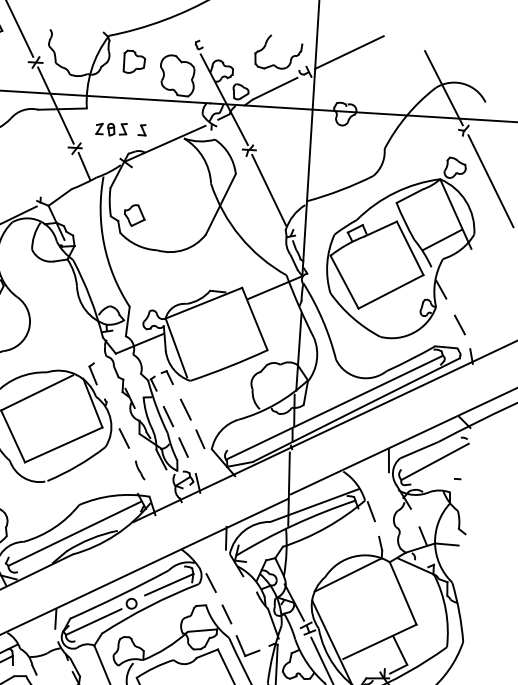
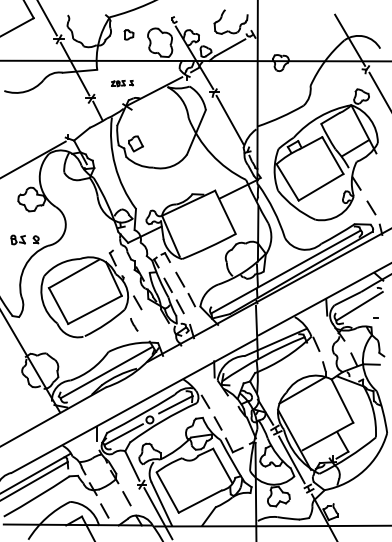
line: (349, 51) -> (281, 18), removed
part: (133, 61) -> (128, 34), size x0.6
part: (121, 129) -> (122, 83), size x0.6
line: (140, 469) -> (134, 324), moved

